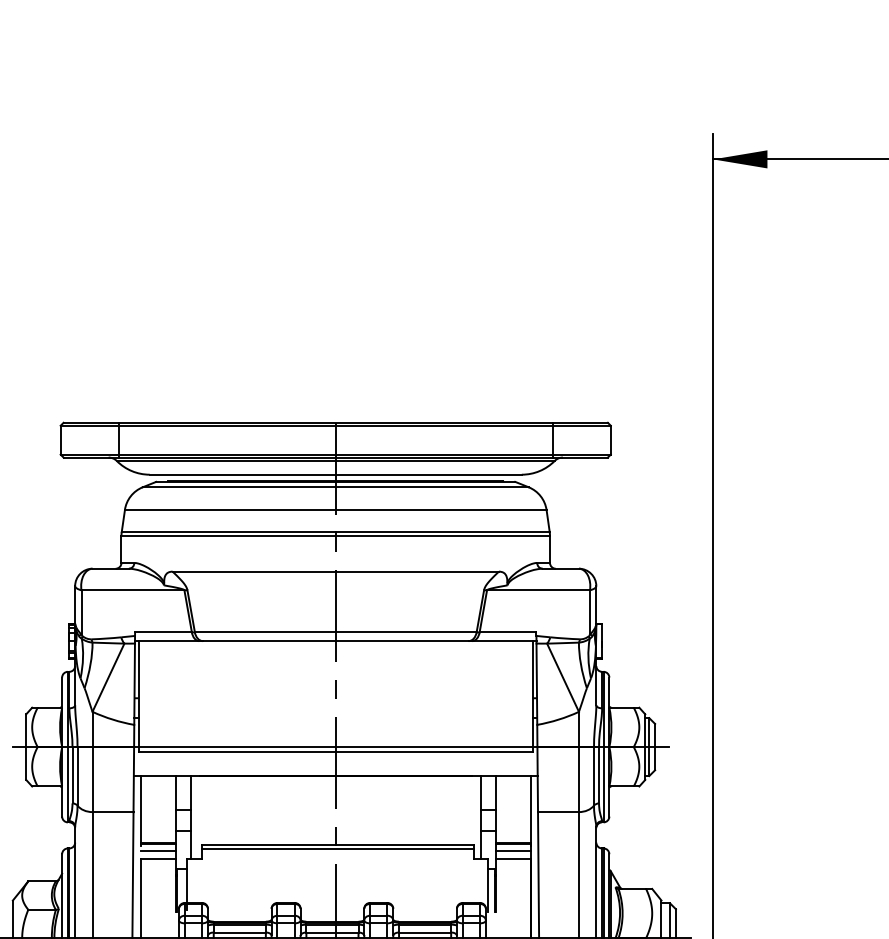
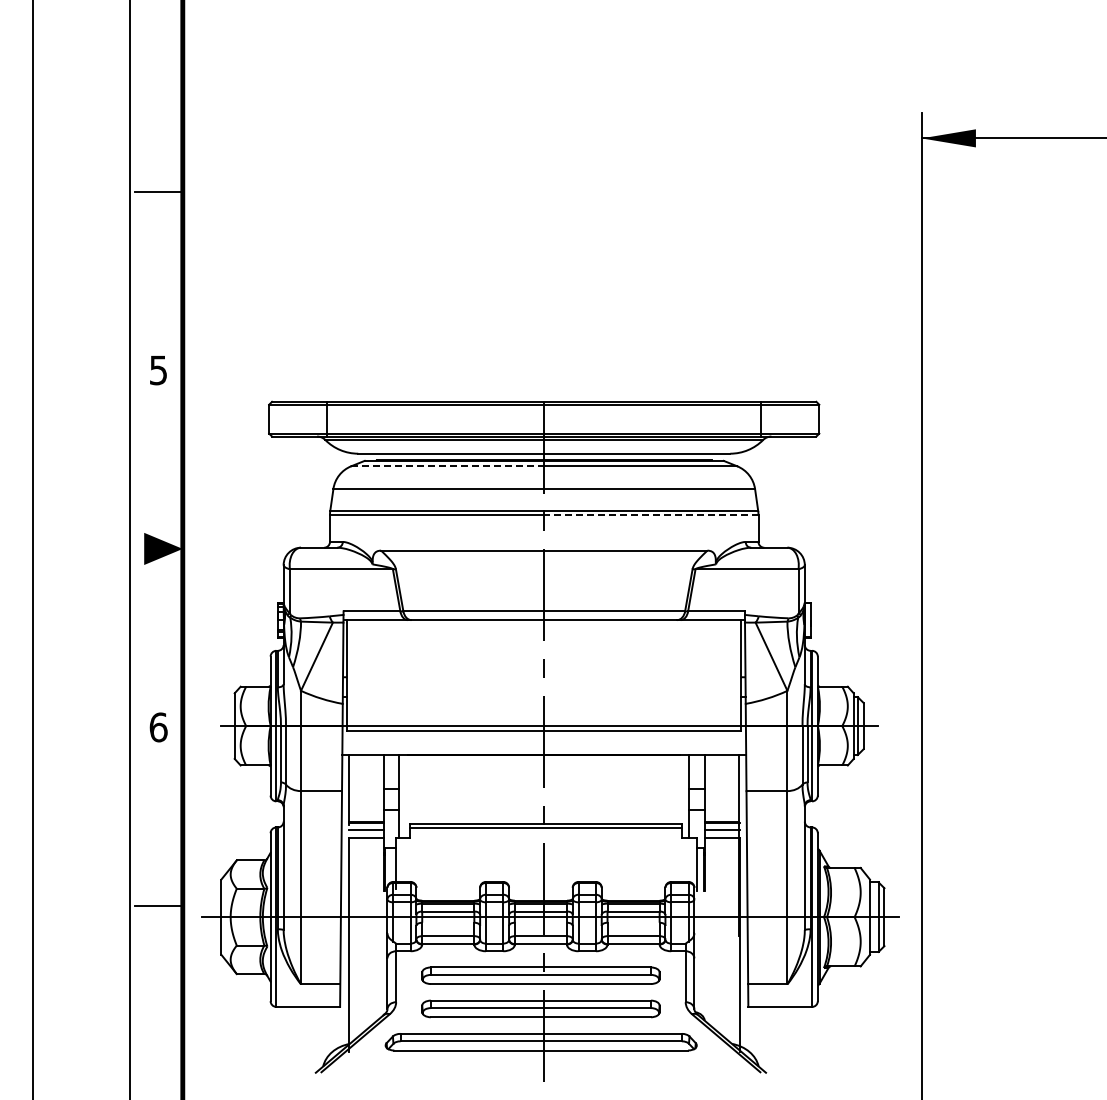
line: (240, 487) -> (448, 466), solid -> dashed
line: (442, 536) -> (650, 515), solid -> dashed

